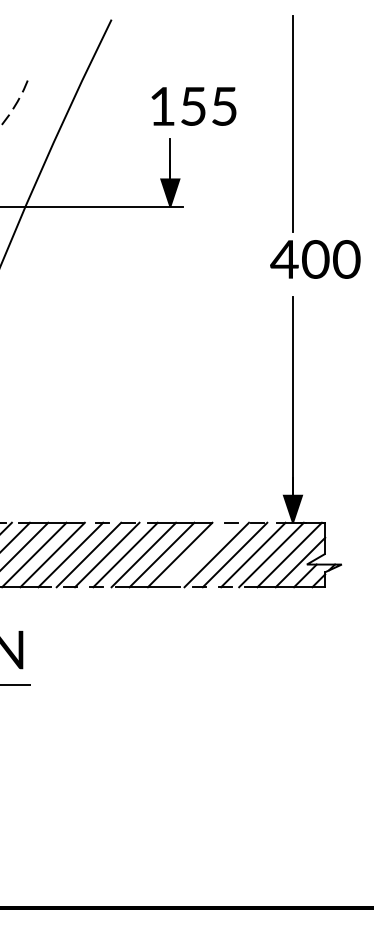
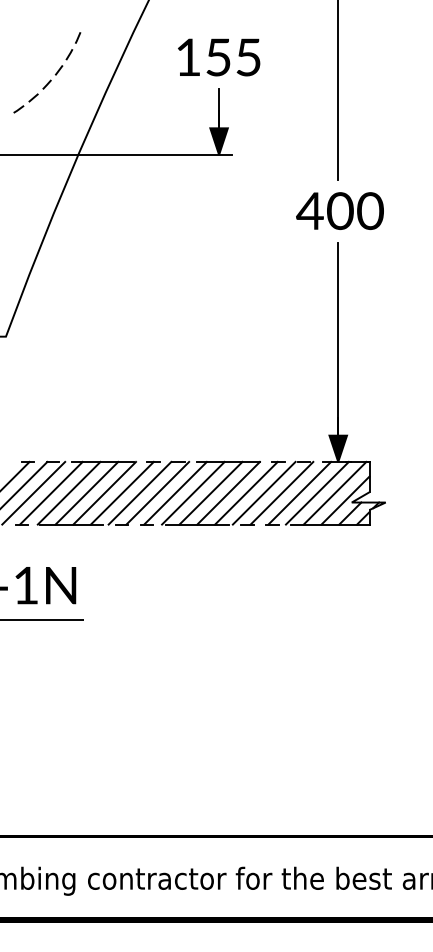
text: (194, 106) -> (219, 57), moved
text: (314, 258) -> (339, 210), moved
line: (198, 554) -> (246, 492), added

